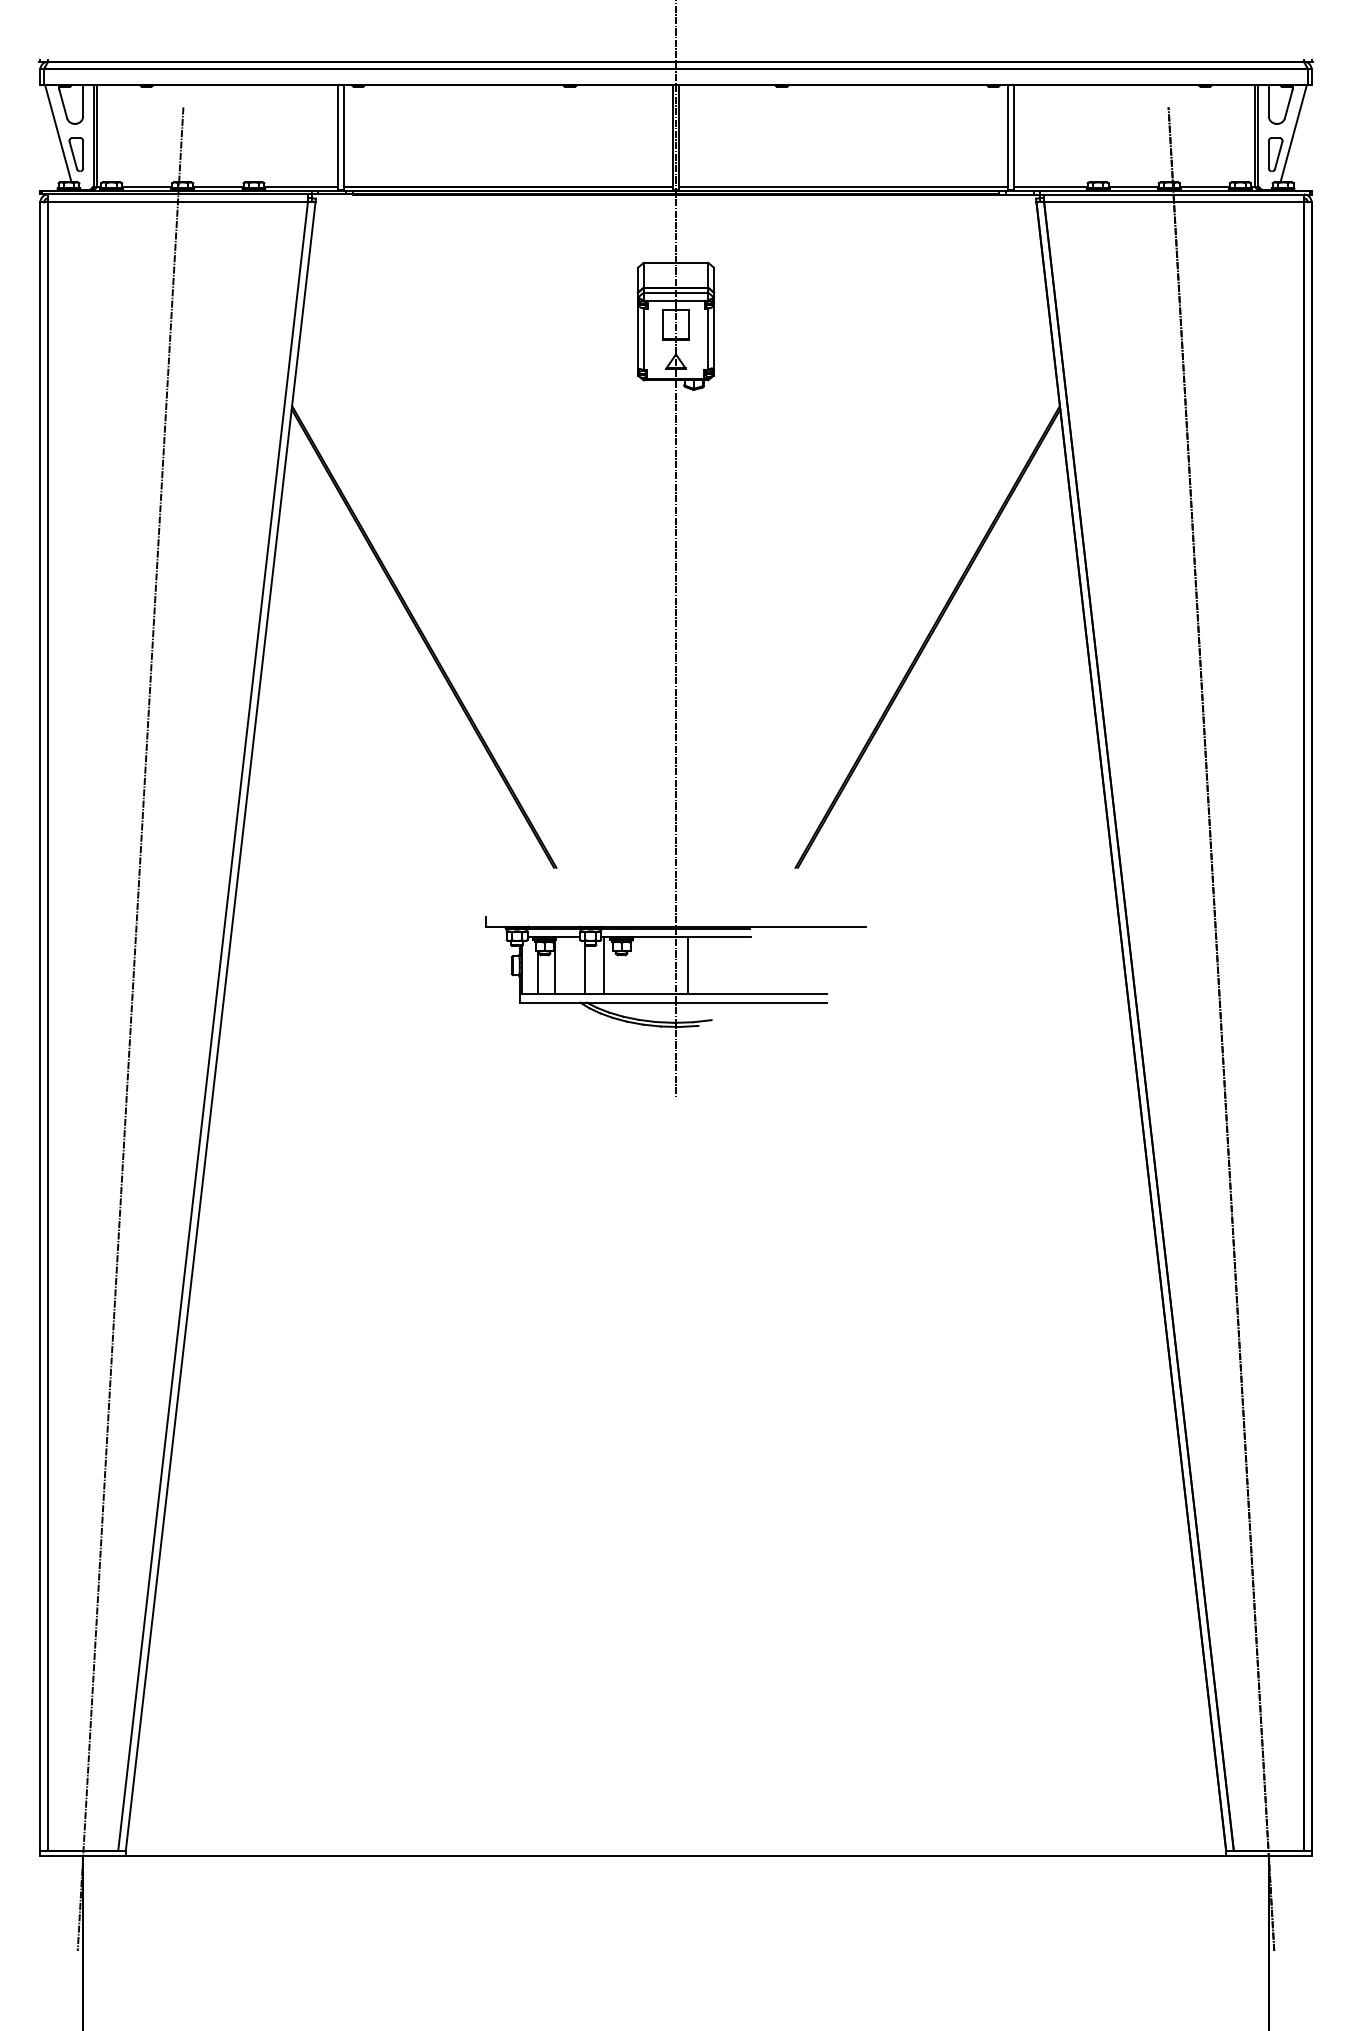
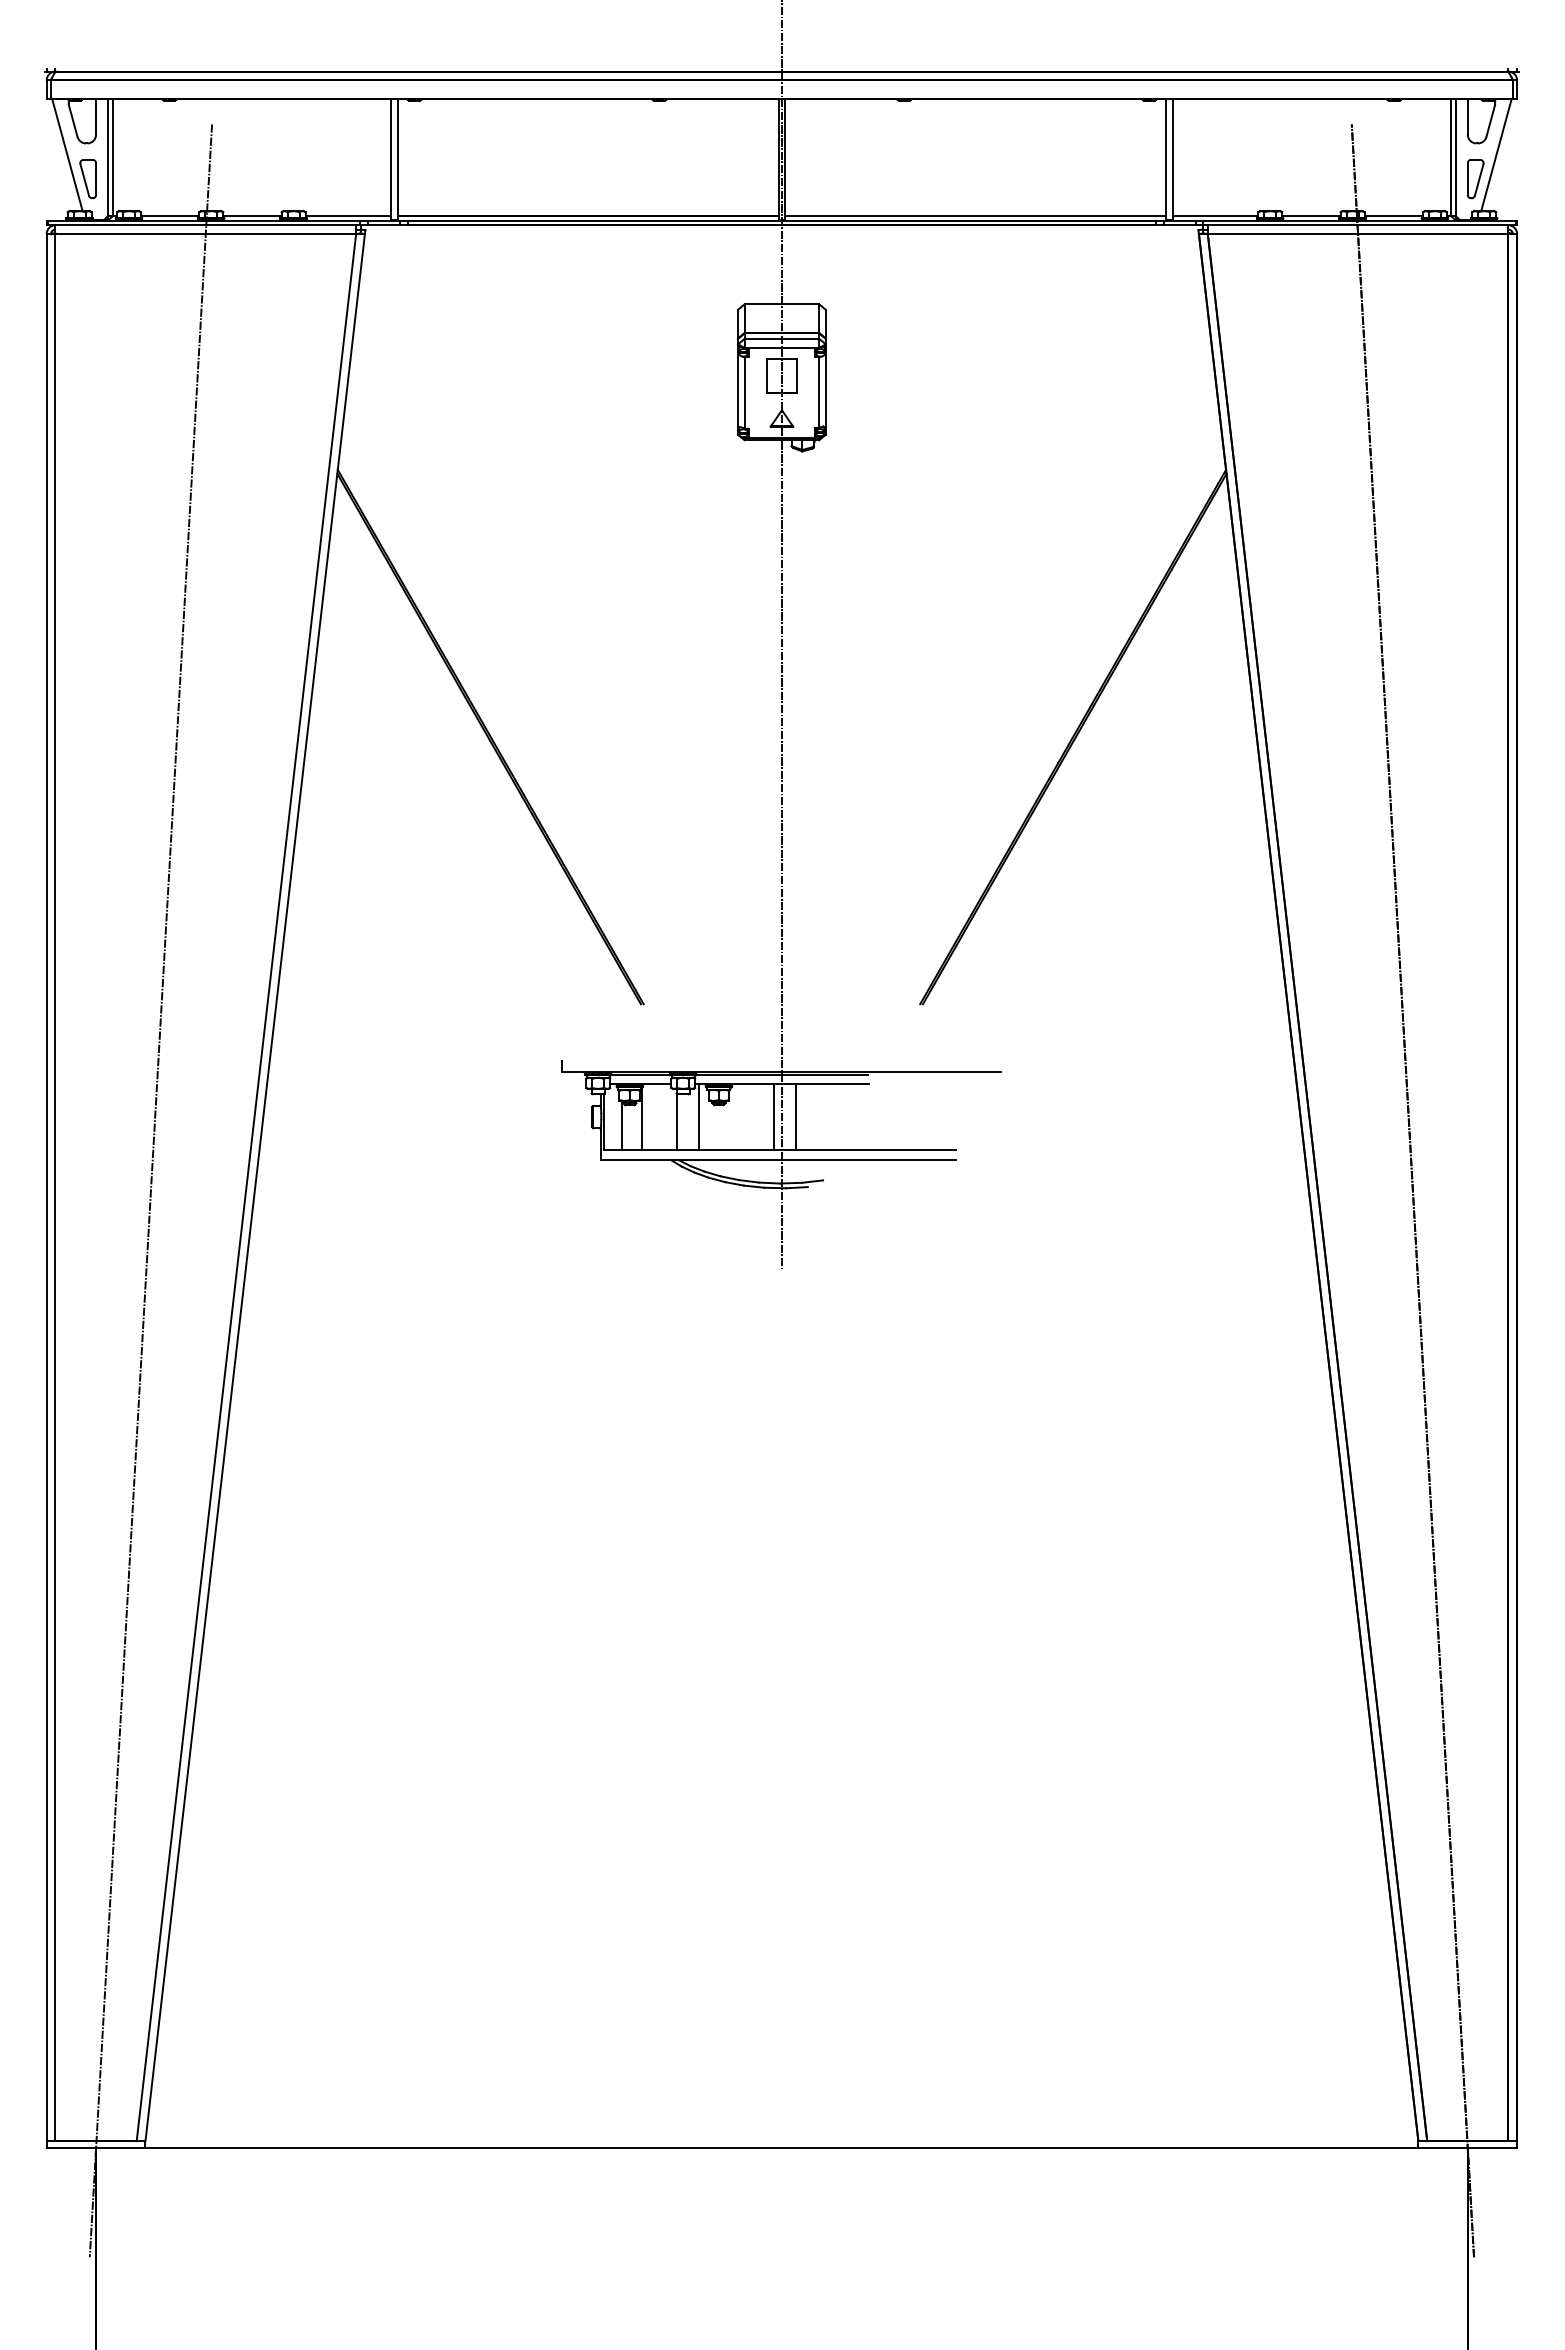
line: (668, 965) -> (773, 1117), added

